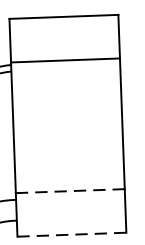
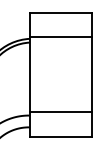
line: (69, 190) -> (60, 111), dashed -> solid
line: (71, 234) -> (60, 136), dashed -> solid

